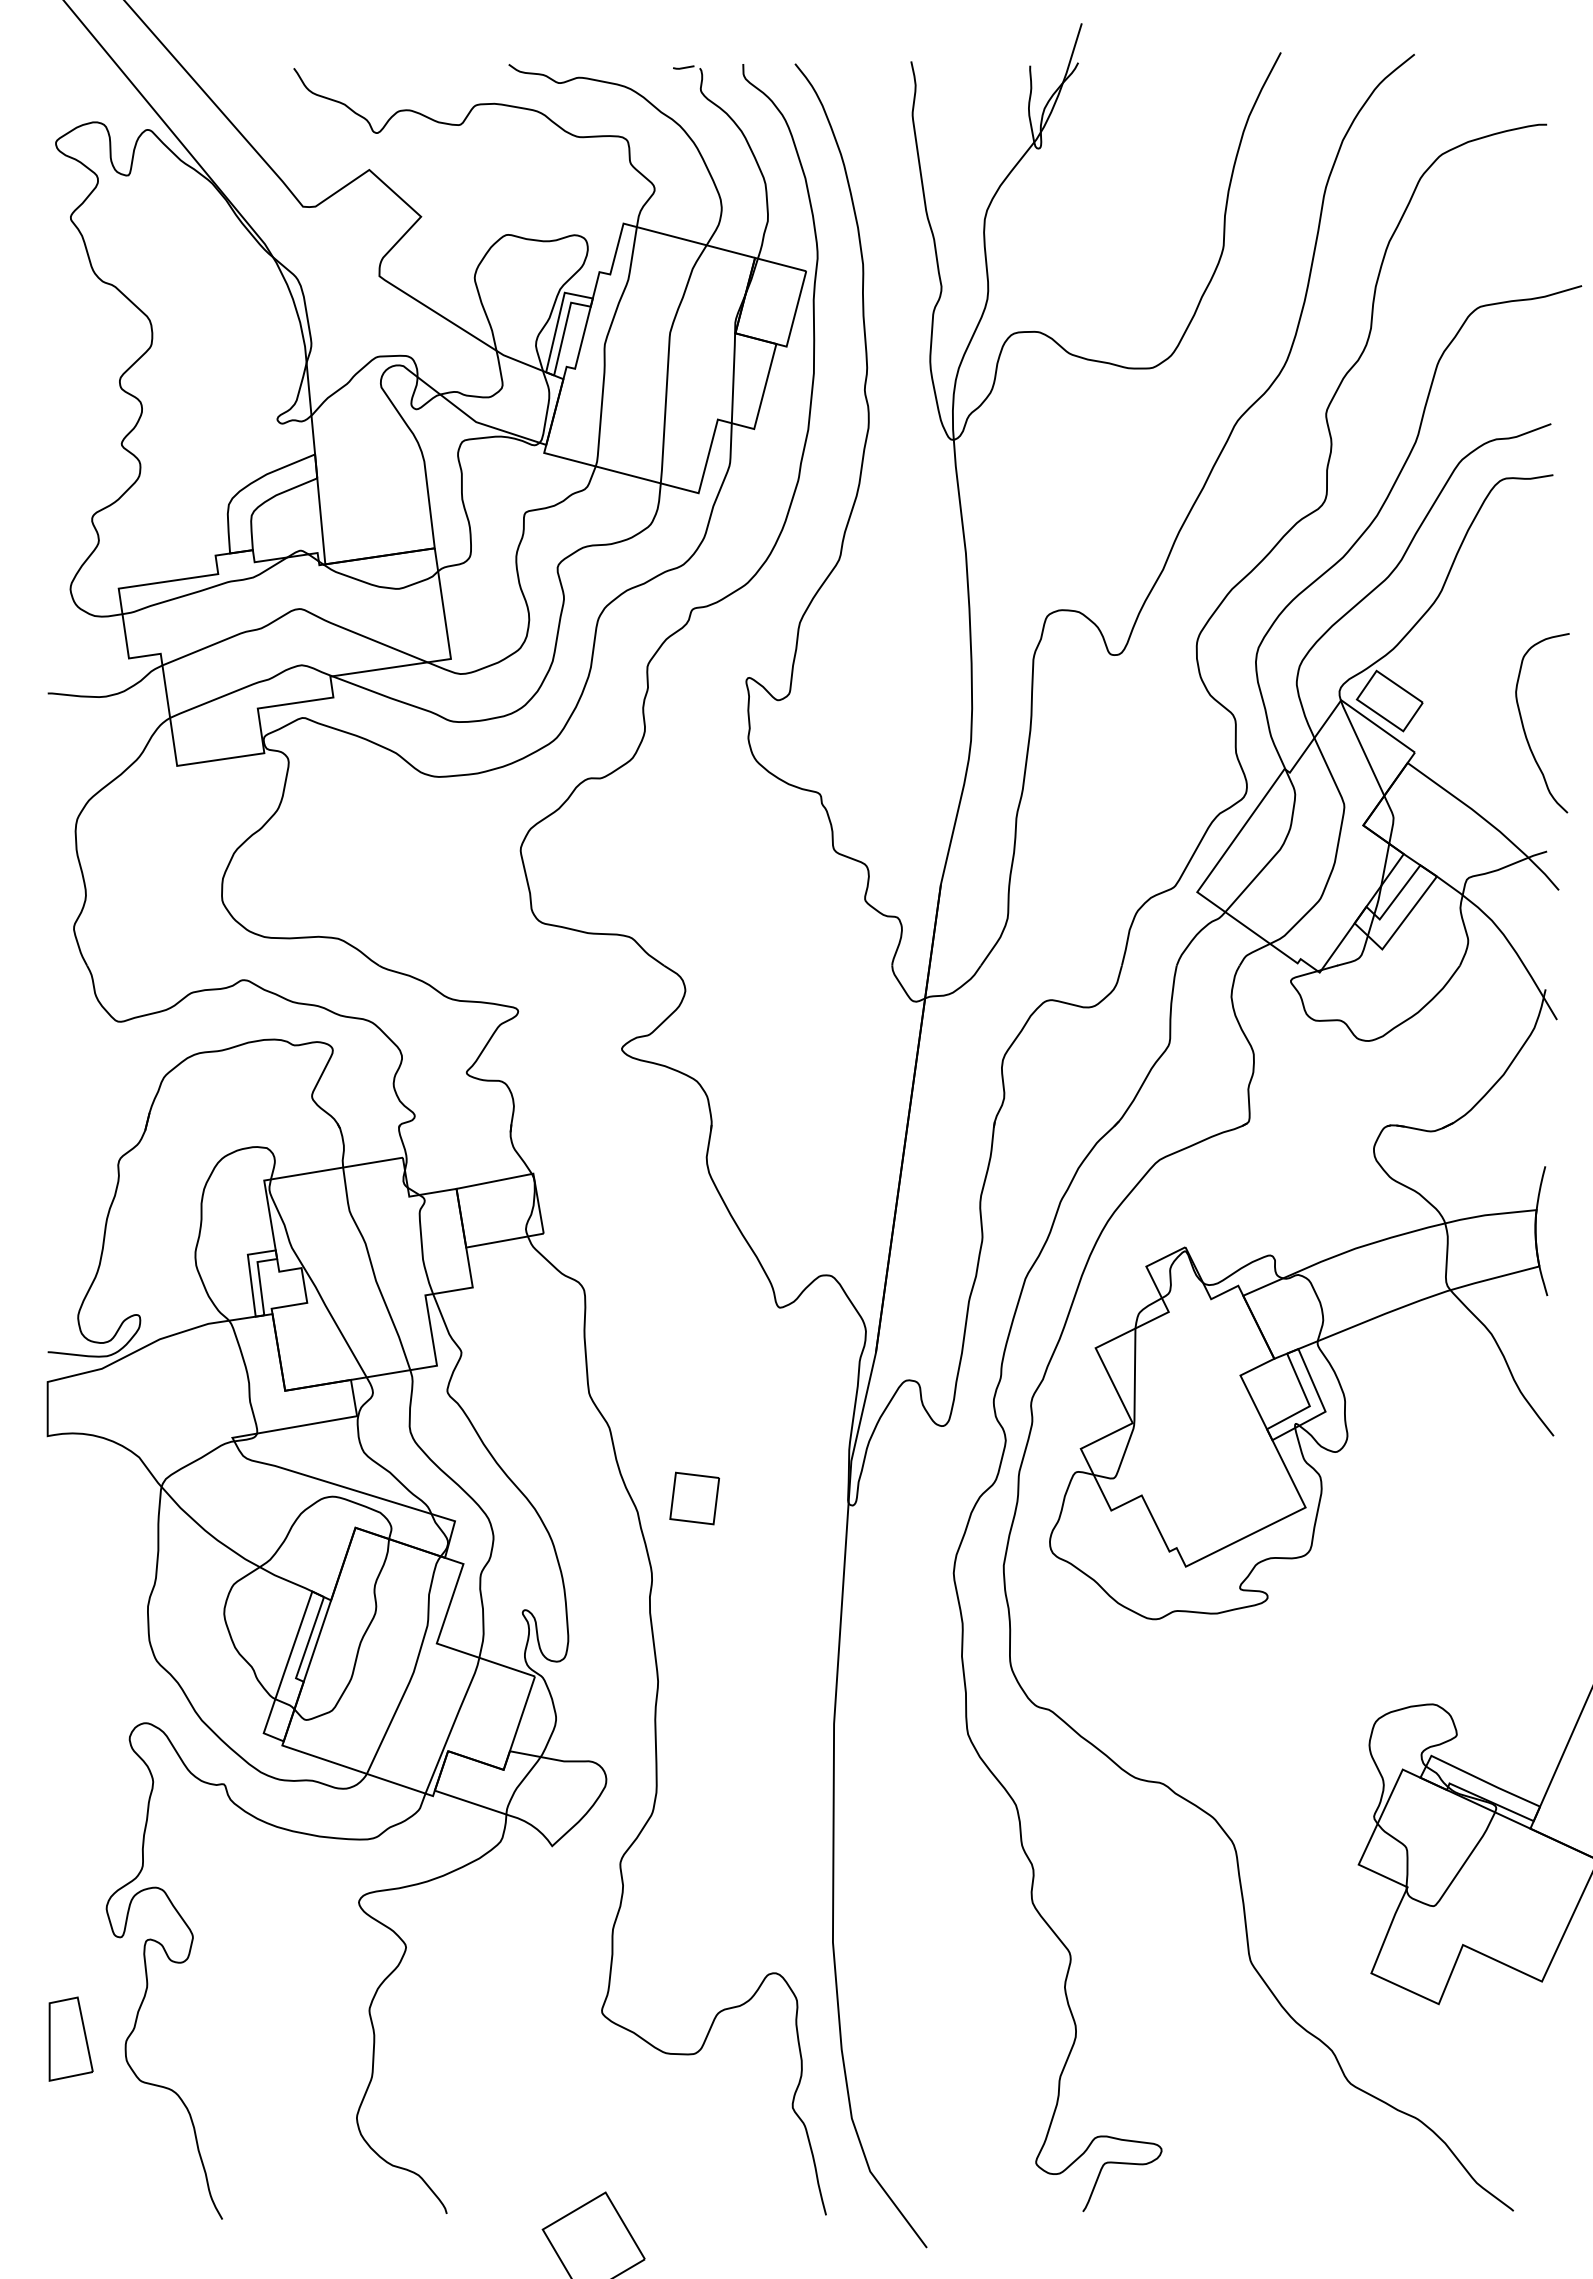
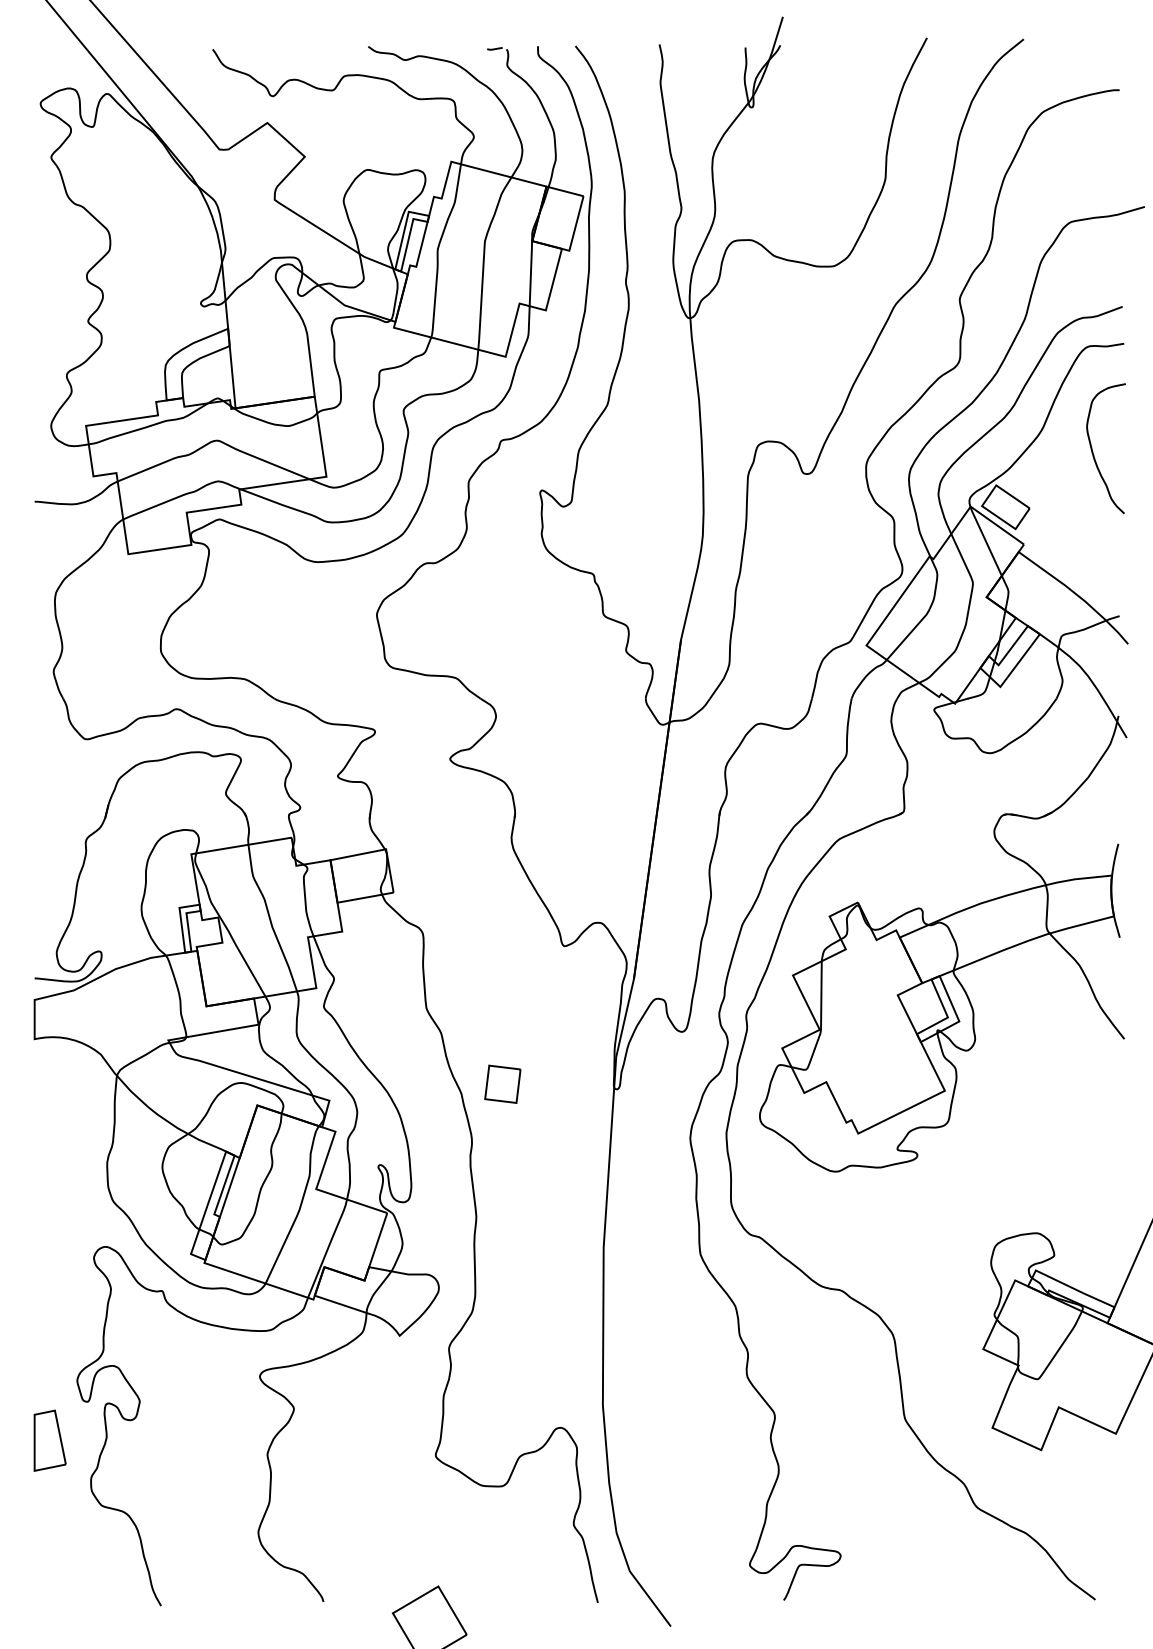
curve: (1525, 730) -> (1093, 454), moved
part: (70, 2038) -> (49, 1440), moved

